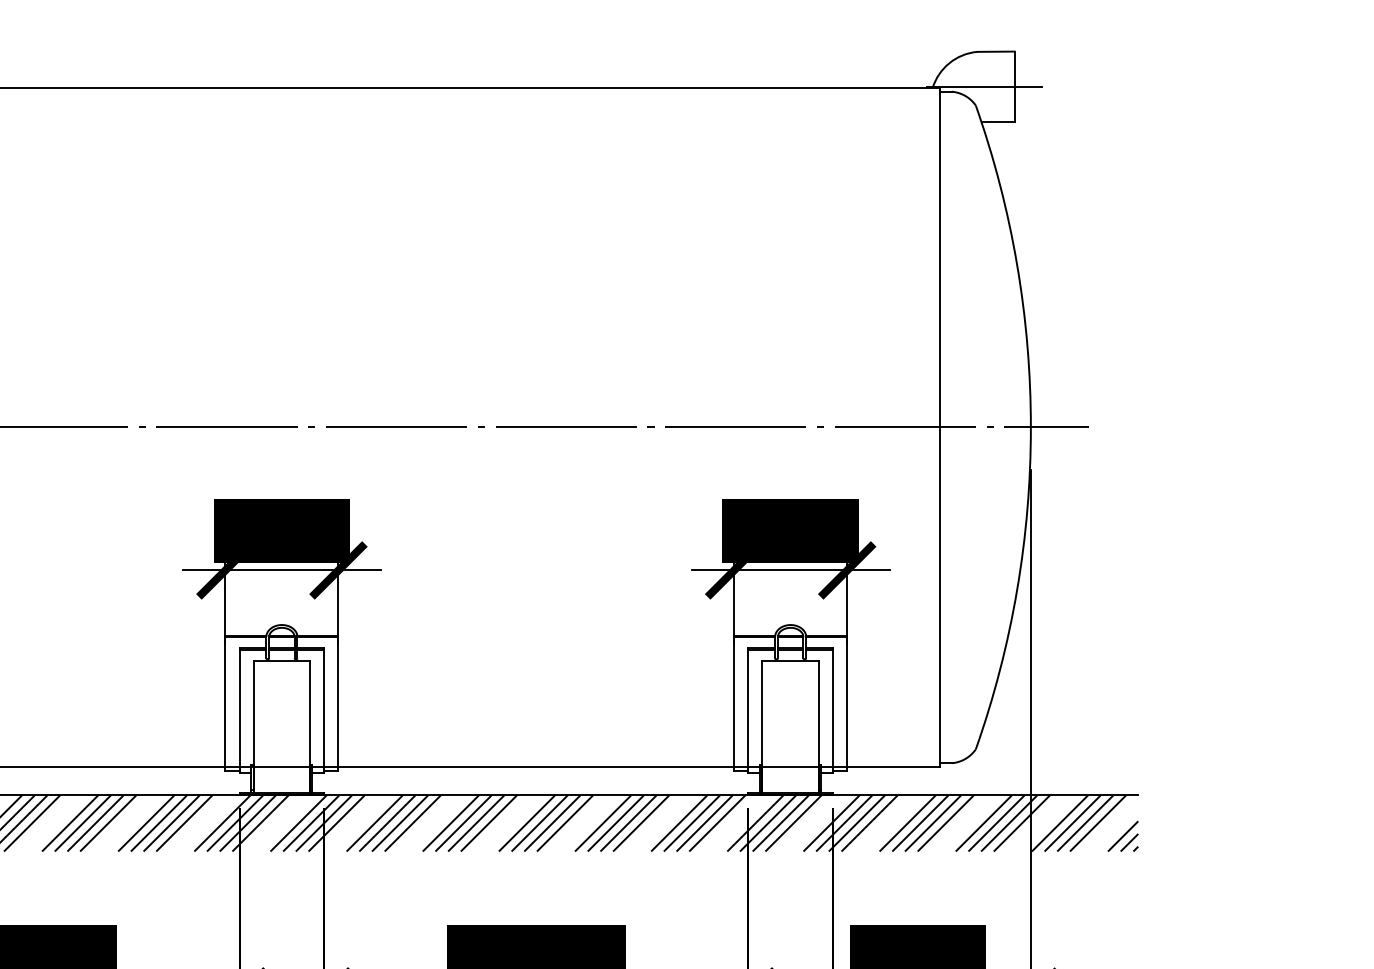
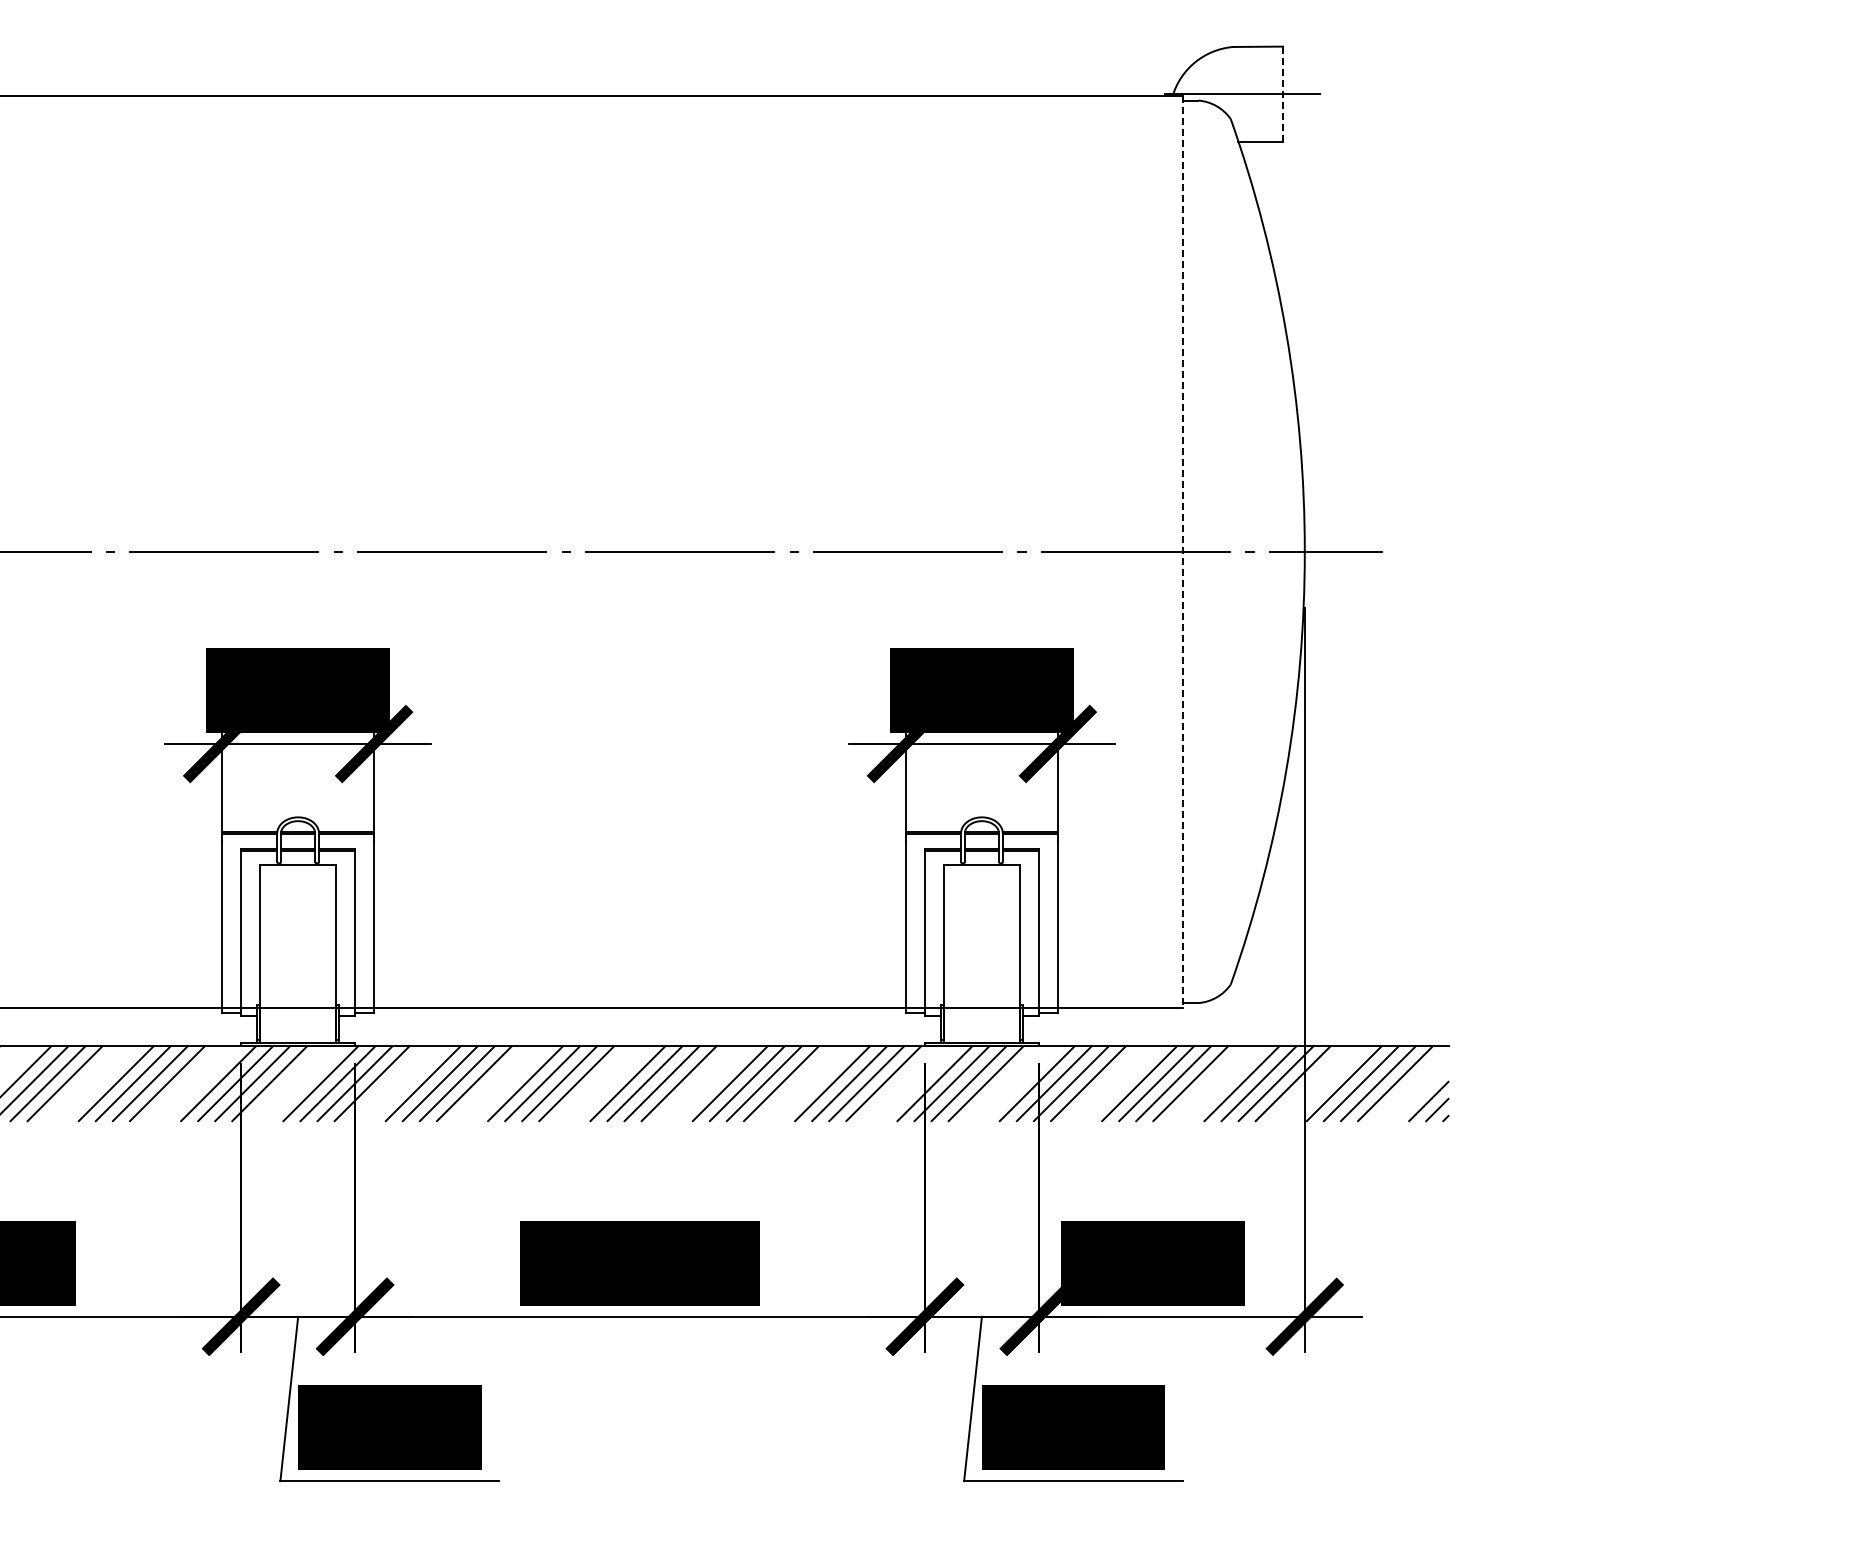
line: (1014, 86) -> (1282, 93), solid -> dashed
line: (940, 427) -> (1183, 551), solid -> dashed

